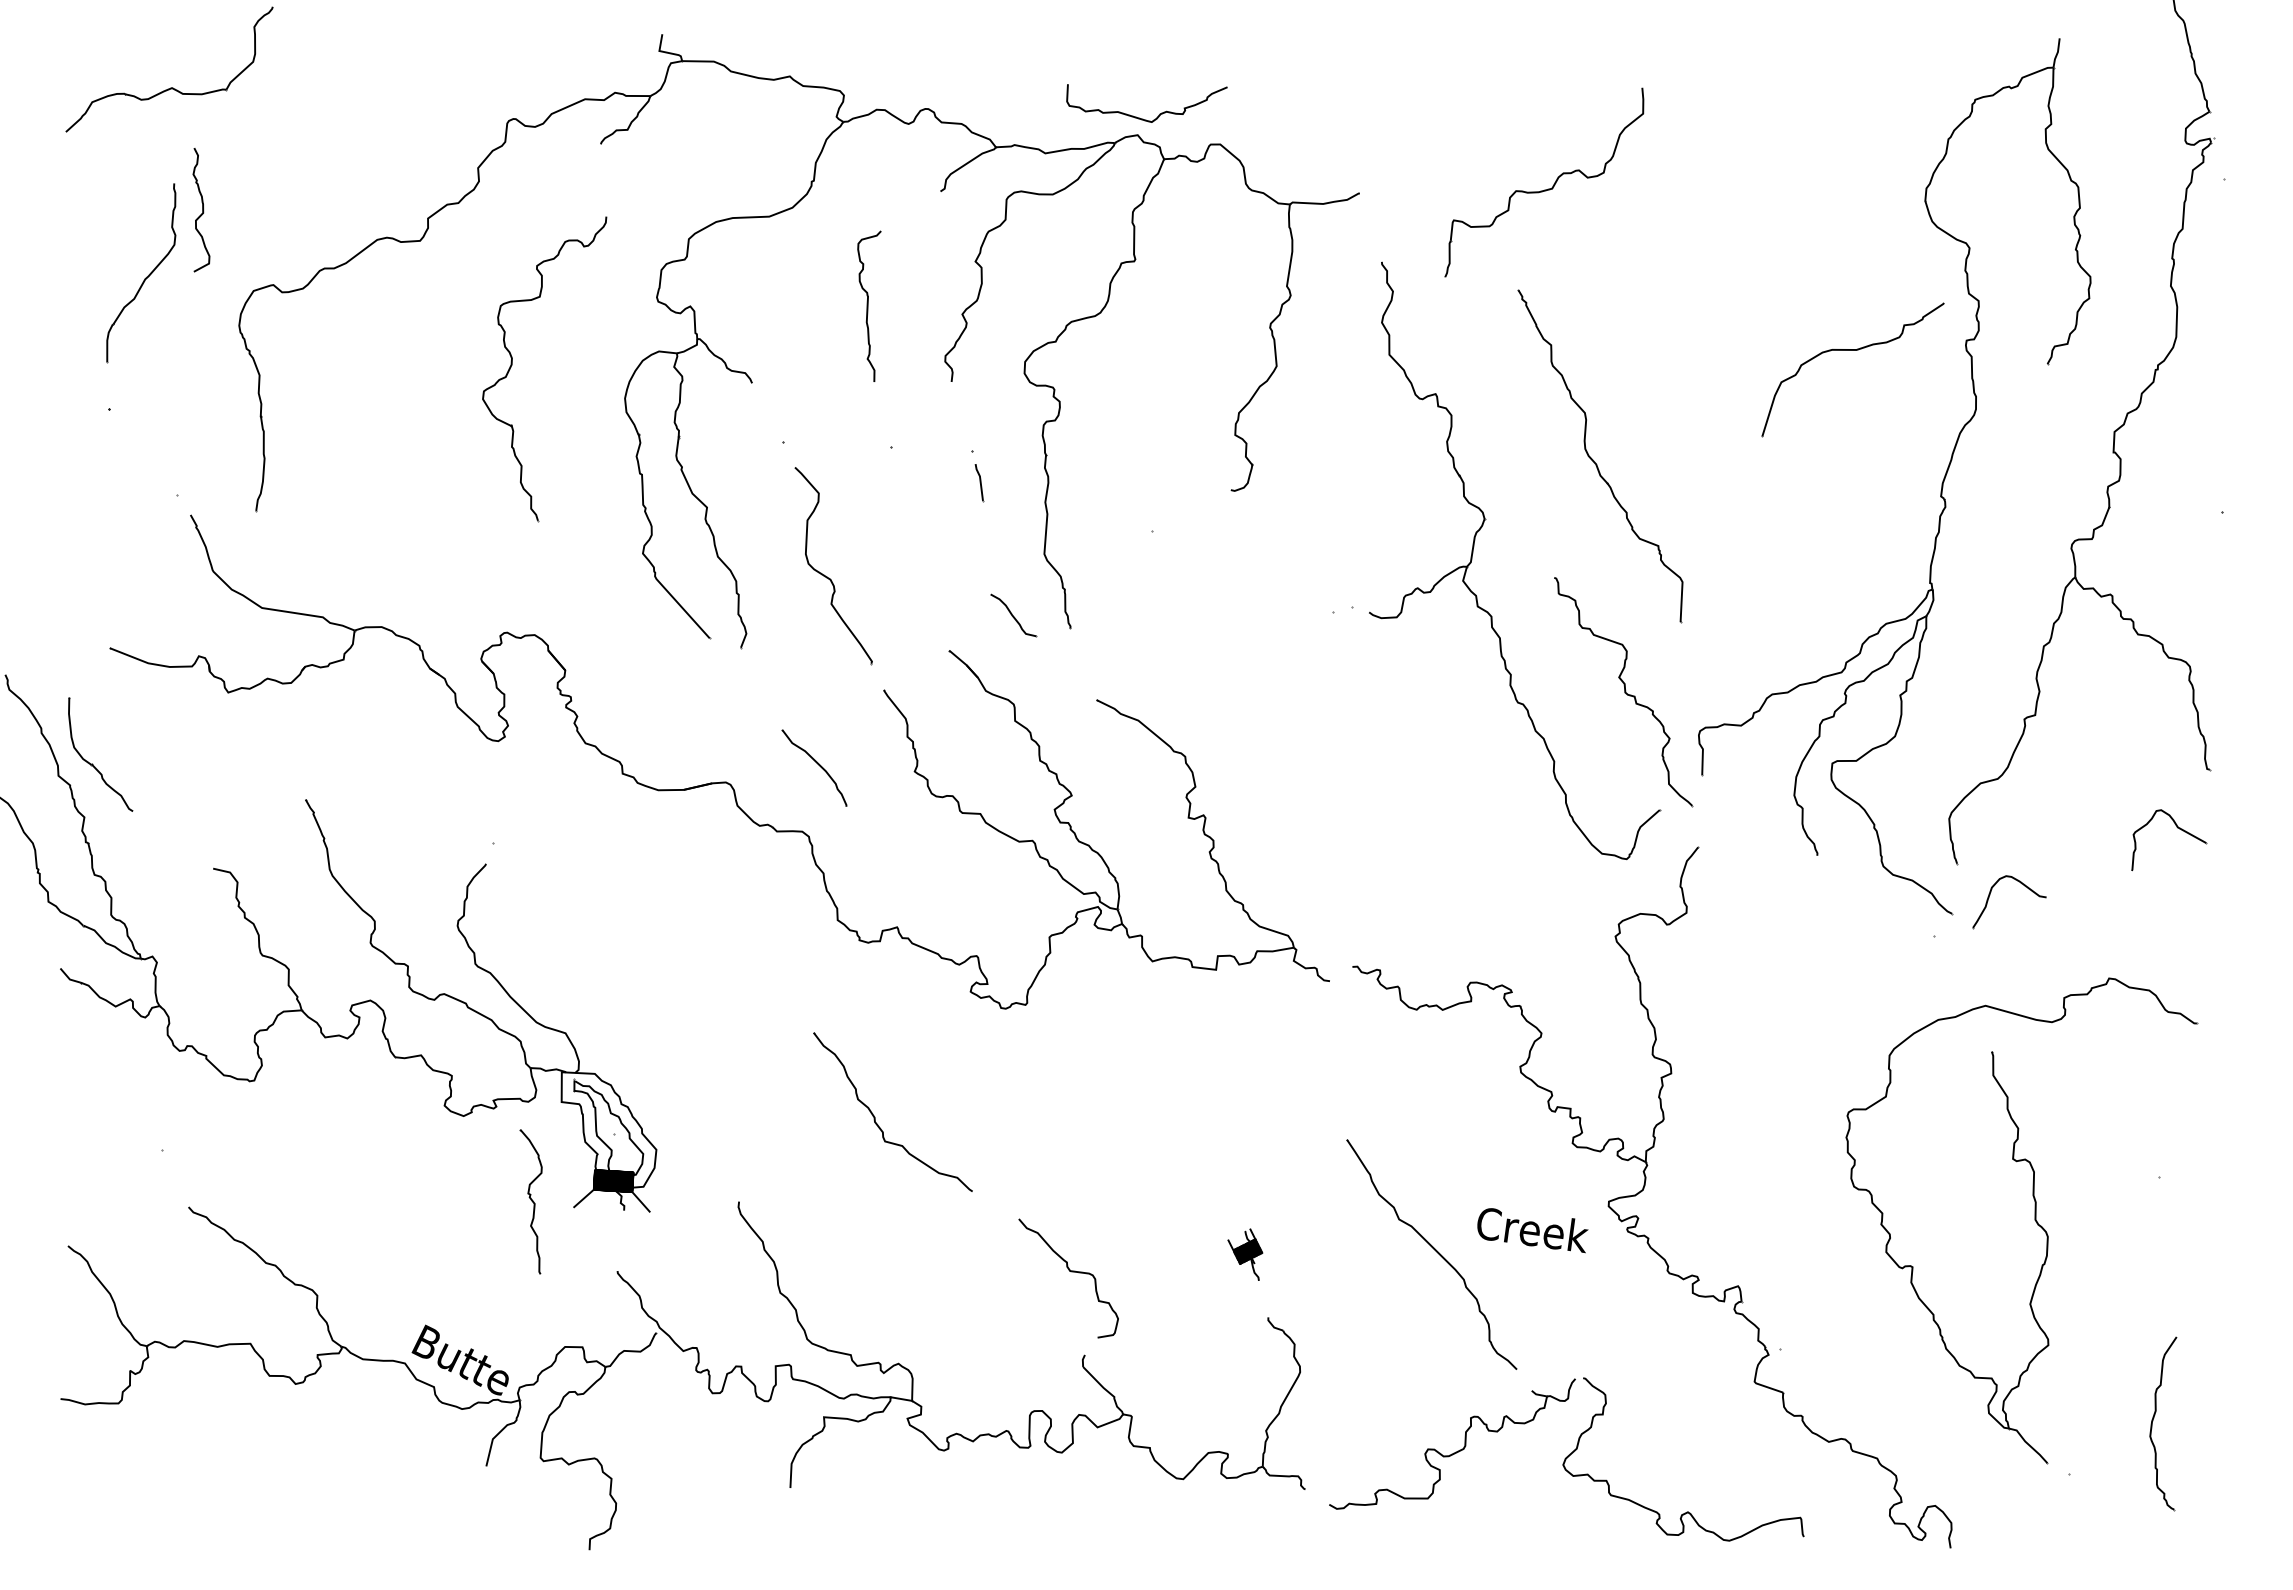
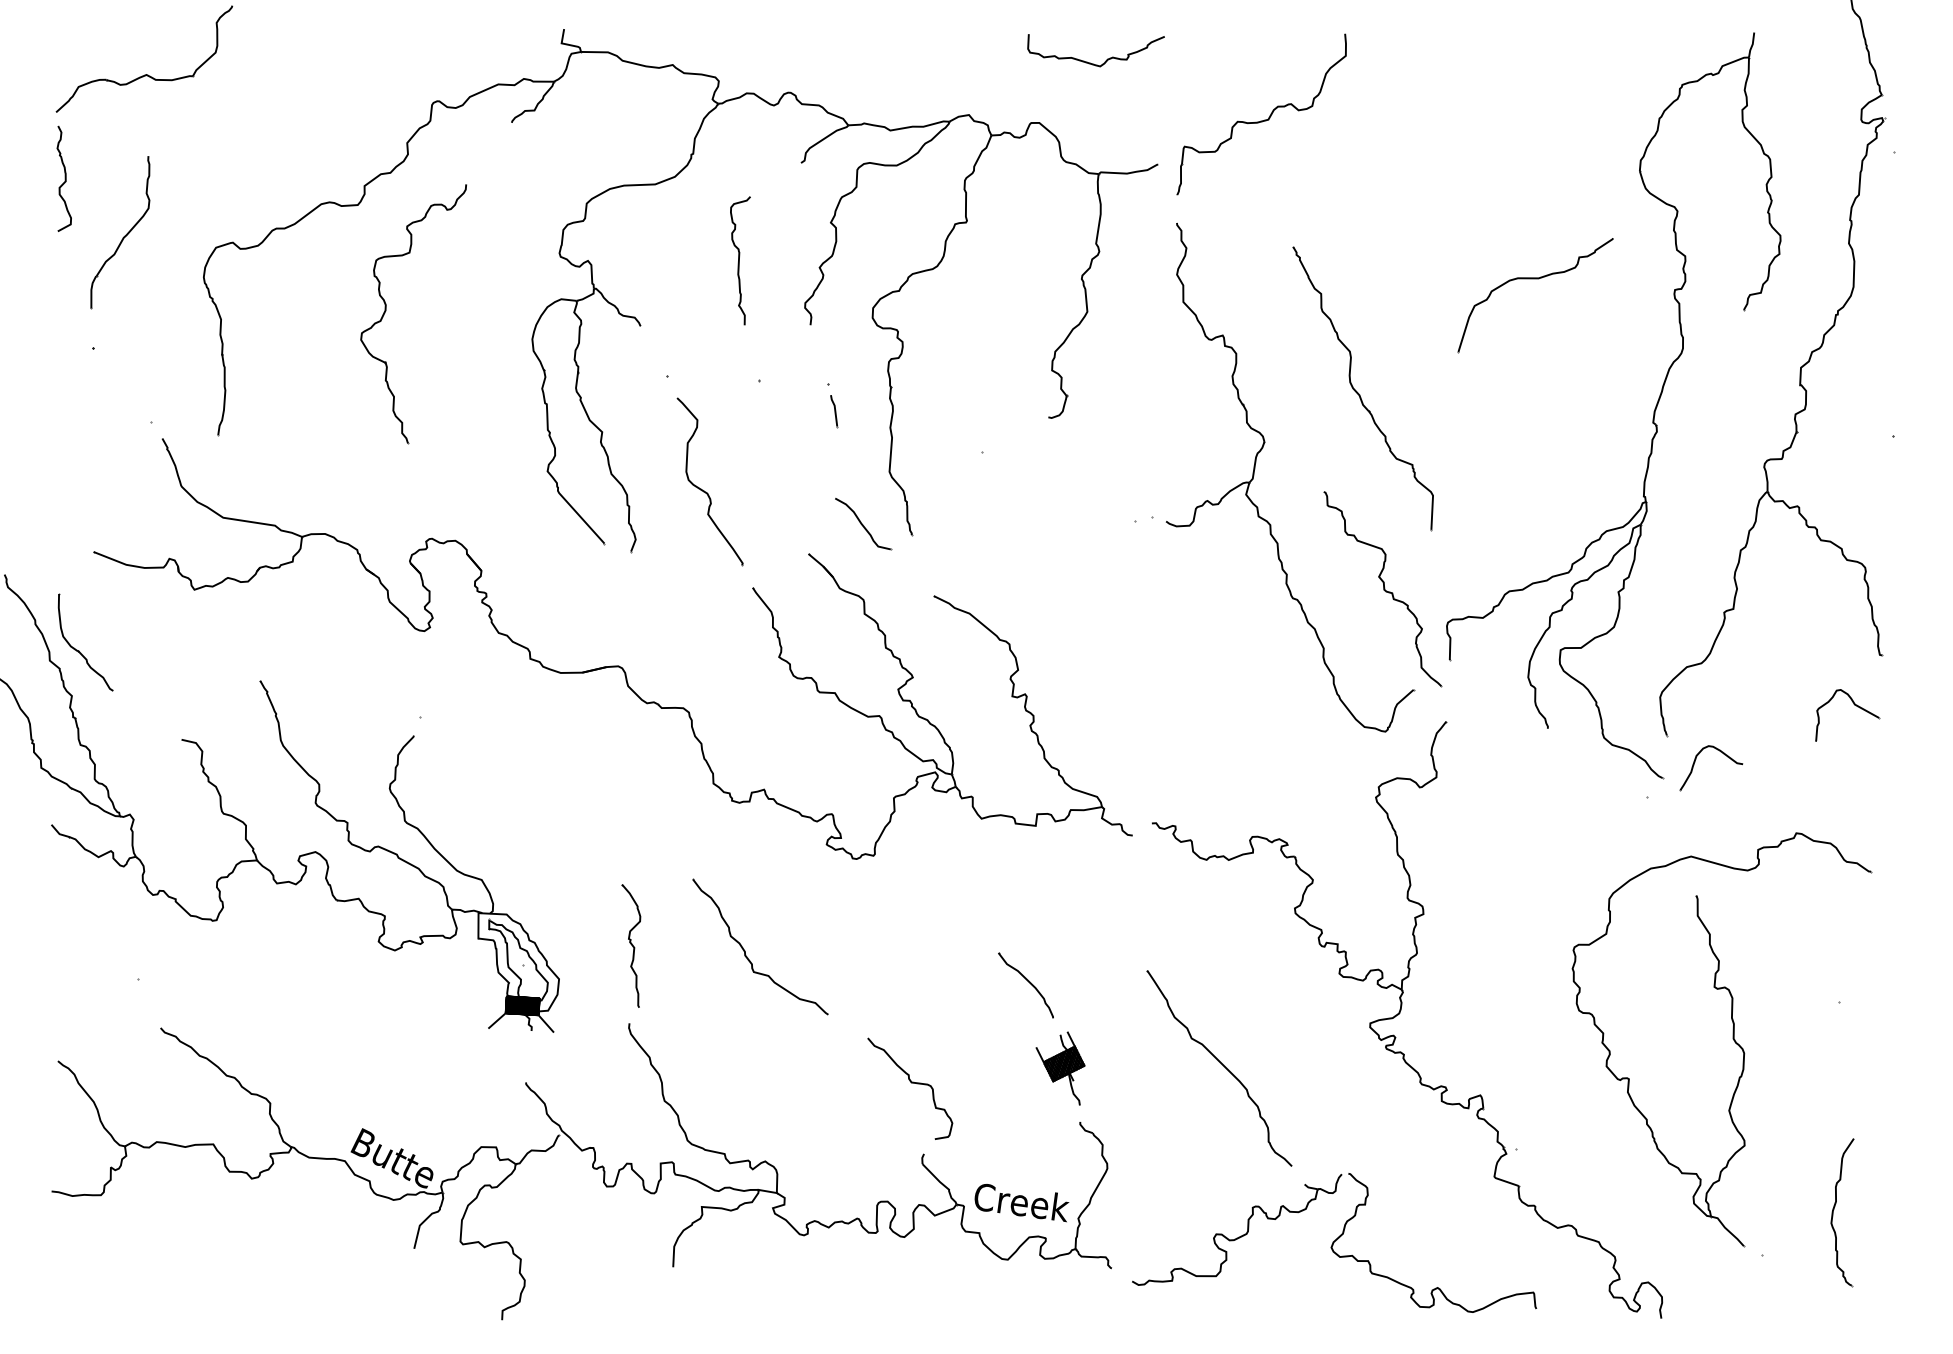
curve: (1143, 118) -> (1093, 63), moved
part: (1544, 189) -> (1261, 120), moved
curve: (202, 210) -> (65, 179), moved
part: (1852, 350) -> (1535, 278), moved
part: (512, 365) -> (386, 311), moved
part: (1013, 615) -> (863, 524), size x1.43
part: (814, 767) -> (1025, 984), moved
part: (530, 1201) -> (630, 945), moved
text: (1532, 1230) -> (1021, 1202), moved
part: (1245, 1254) -> (1060, 1068), size x1.67

